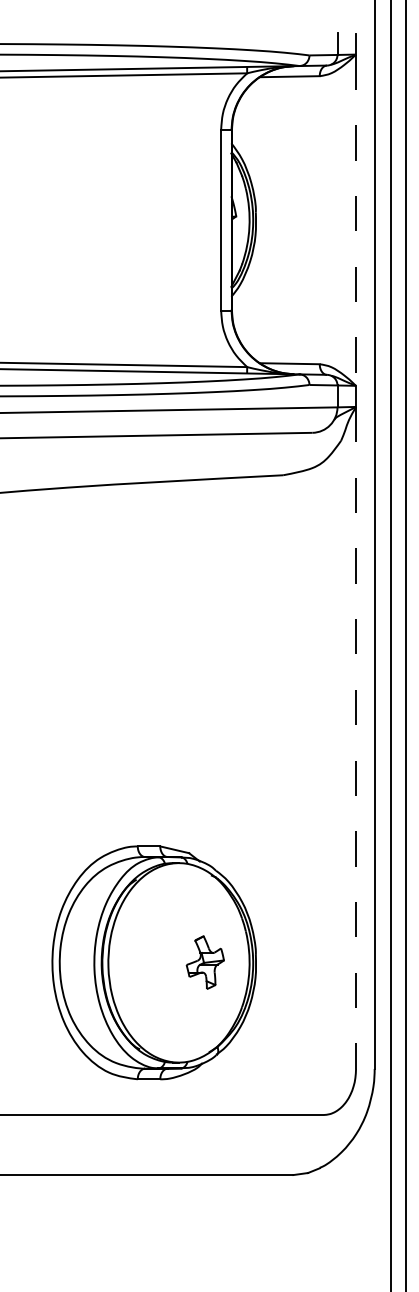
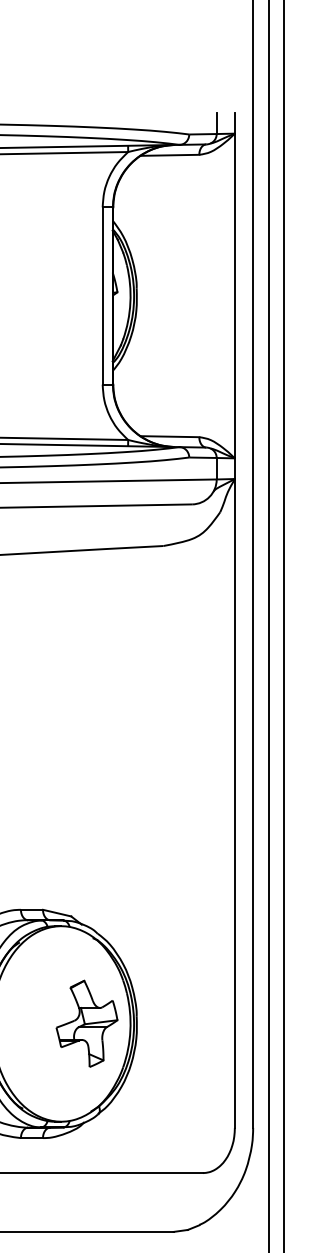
line: (356, 220) -> (235, 296), dashed -> solid
line: (356, 738) -> (235, 804), dashed -> solid
part: (205, 962) -> (87, 1023), size x1.67

